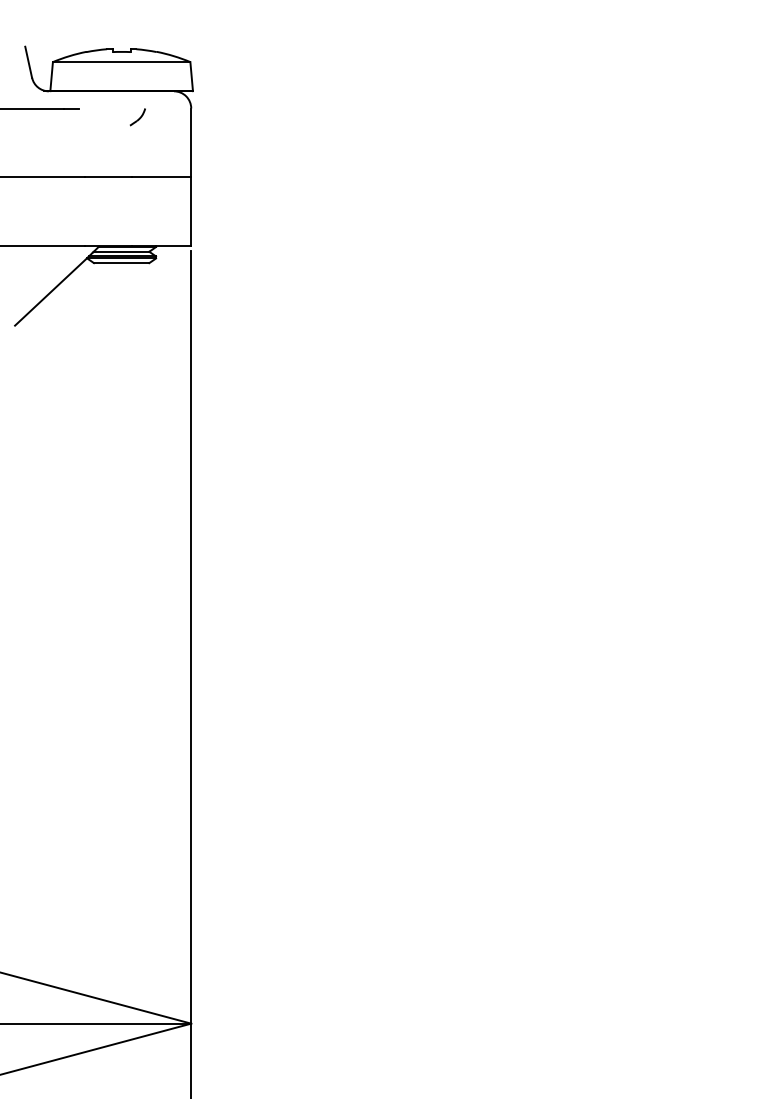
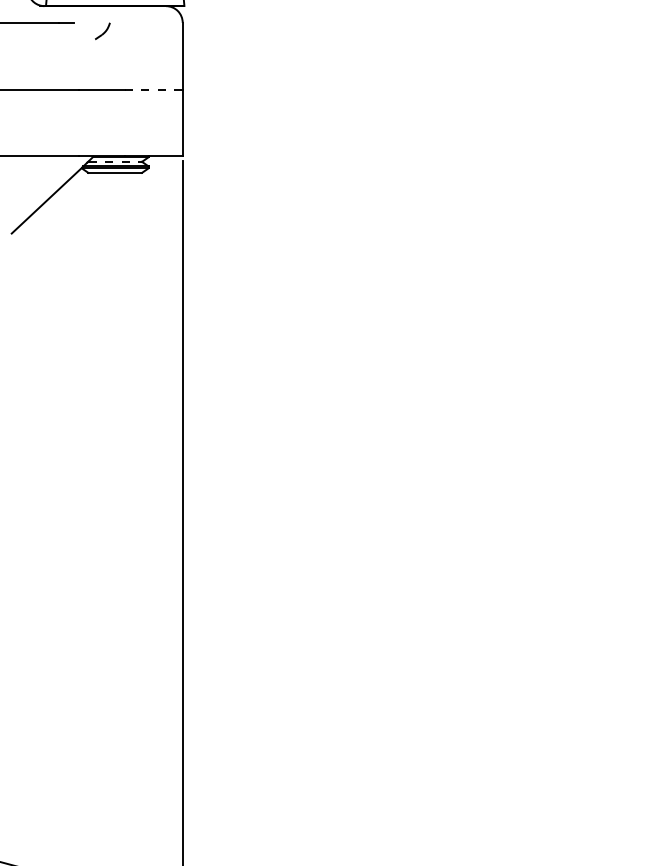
part: (137, 117) -> (102, 31), moved
line: (161, 177) -> (153, 89), solid -> dashed
line: (121, 251) -> (115, 161), solid -> dashed

